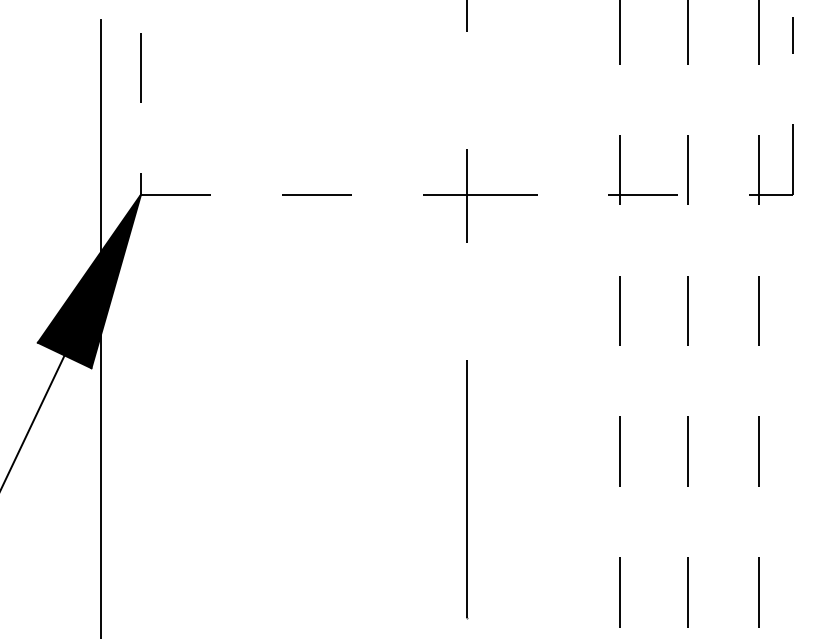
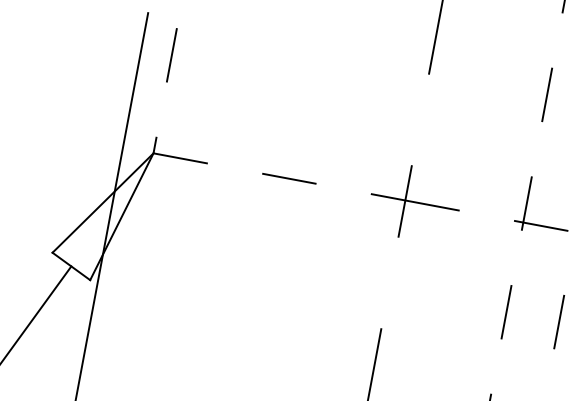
fill: (88, 281) -> (100, 212), removed

